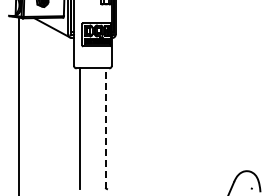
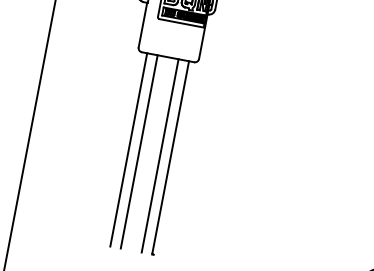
line: (86, 128) -> (139, 151), added
line: (99, 128) -> (160, 155), added
line: (106, 128) -> (171, 157), dashed -> solid

